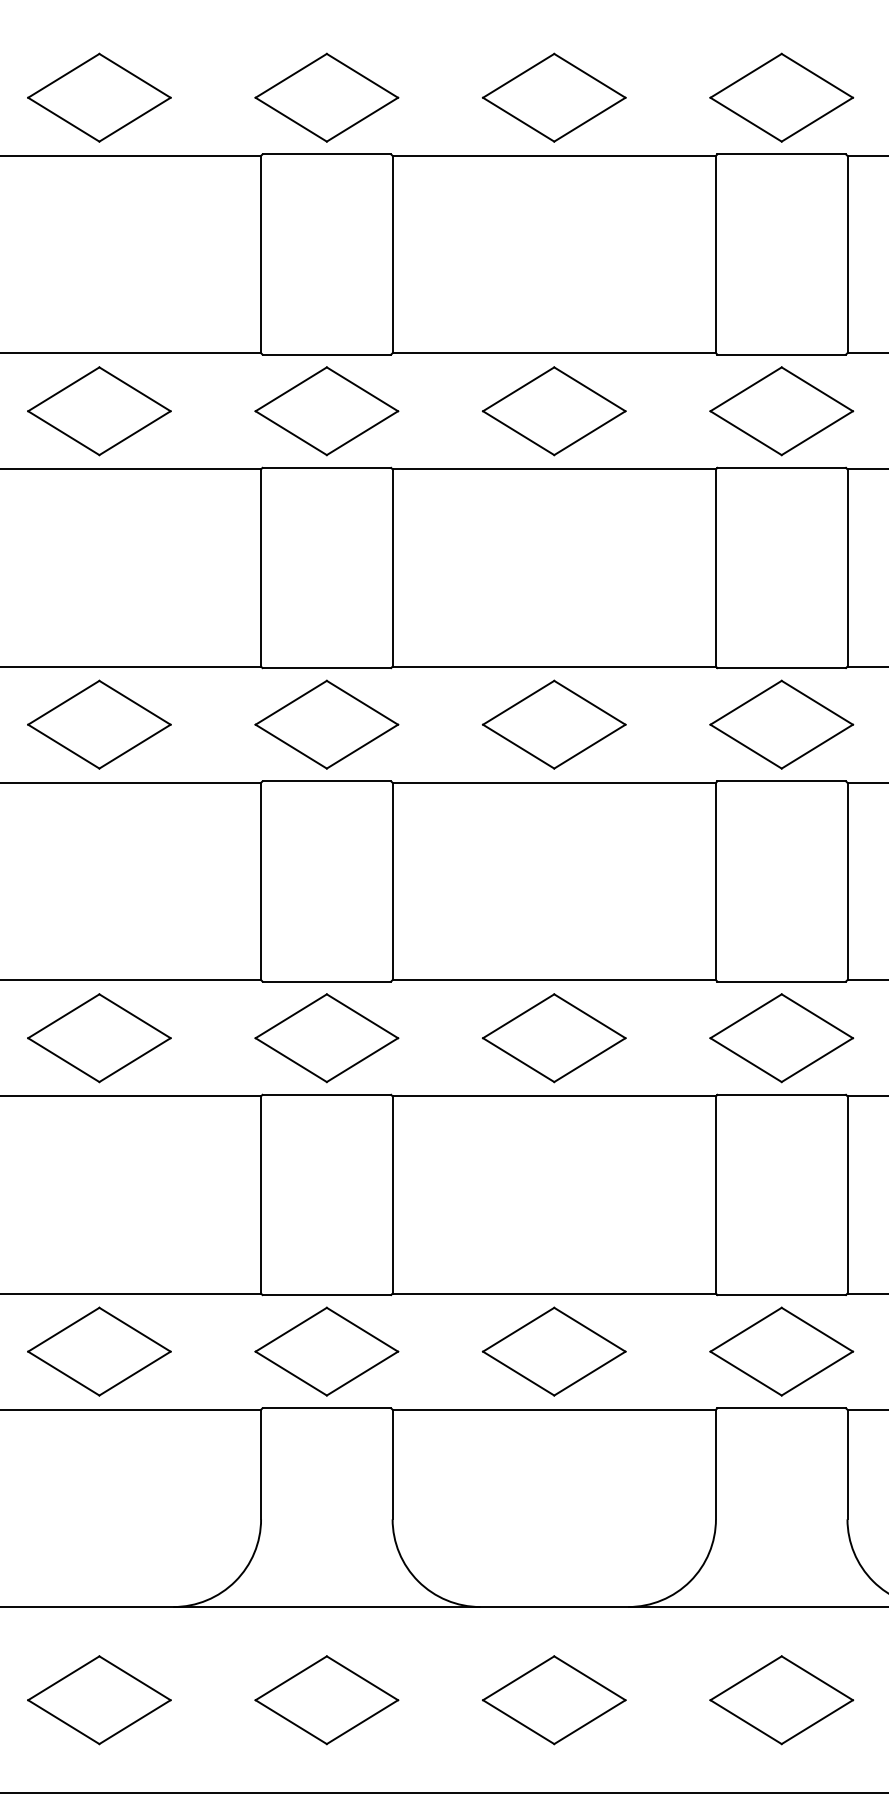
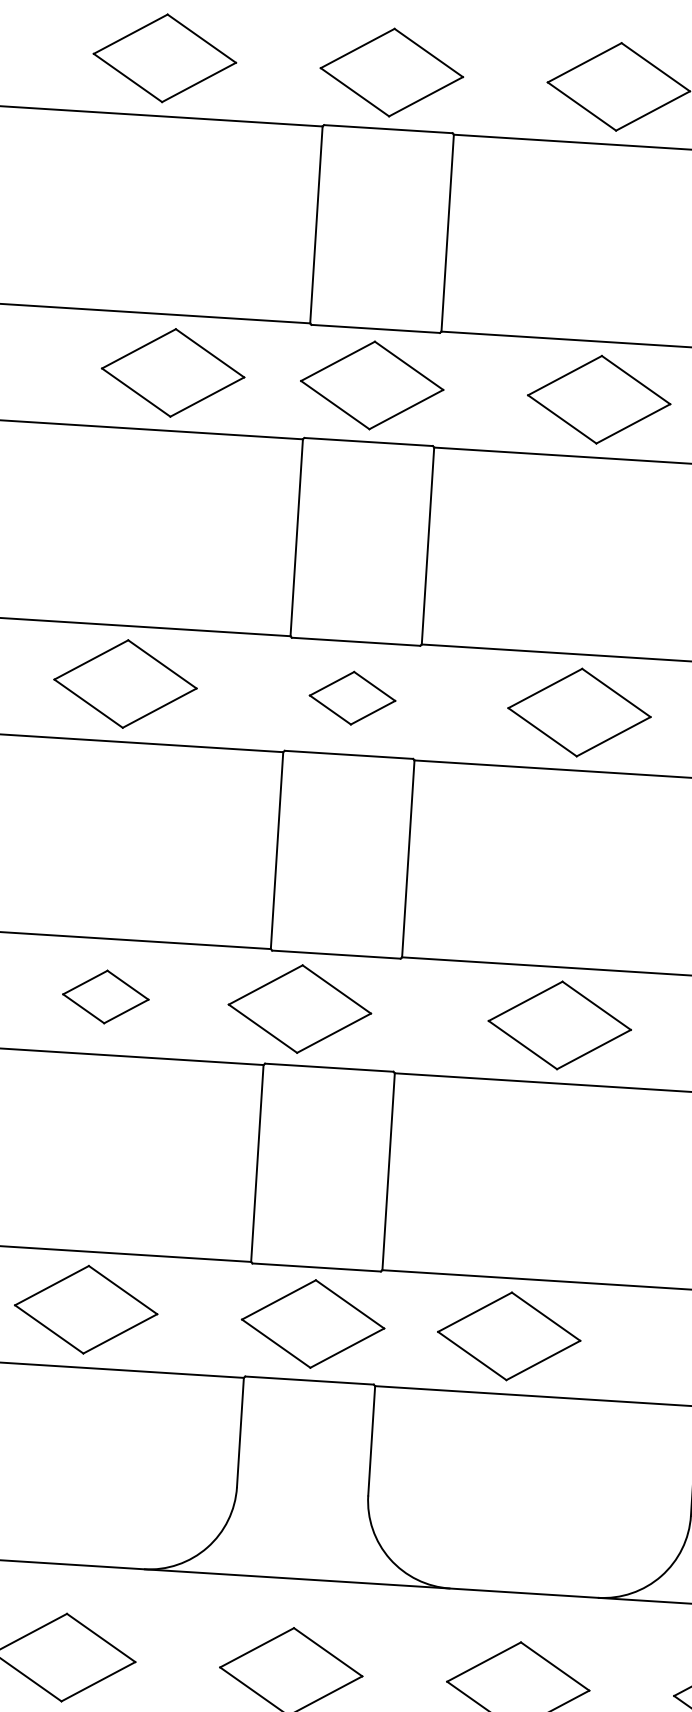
part: (99, 411) -> (173, 373), moved
part: (326, 724) -> (352, 698), size x0.6
part: (99, 1038) -> (105, 997), size x0.6
part: (326, 1038) -> (299, 1009), moved
part: (553, 1351) -> (508, 1336), moved

